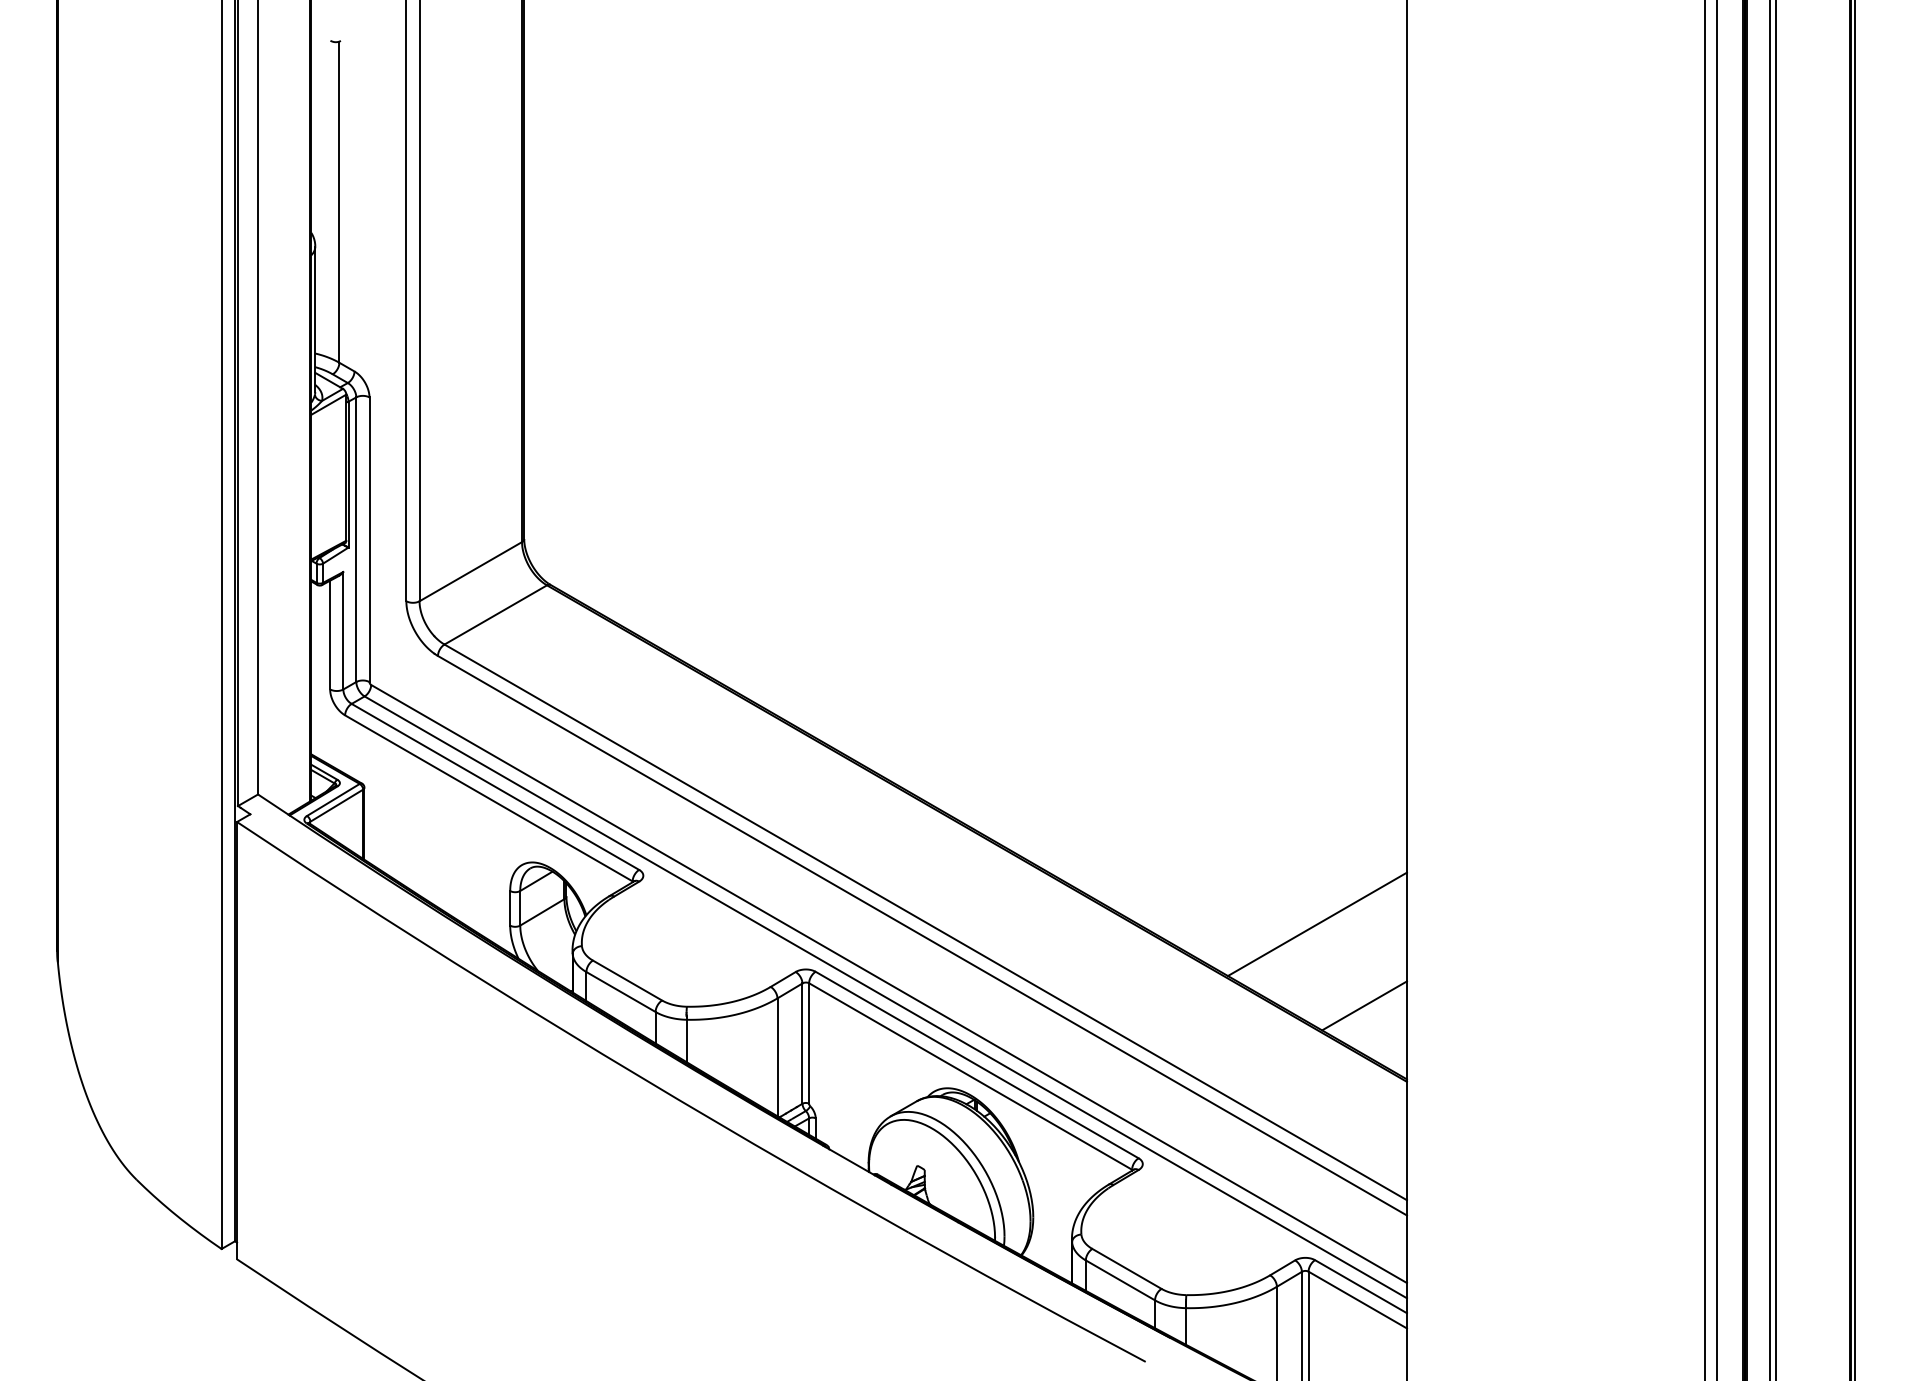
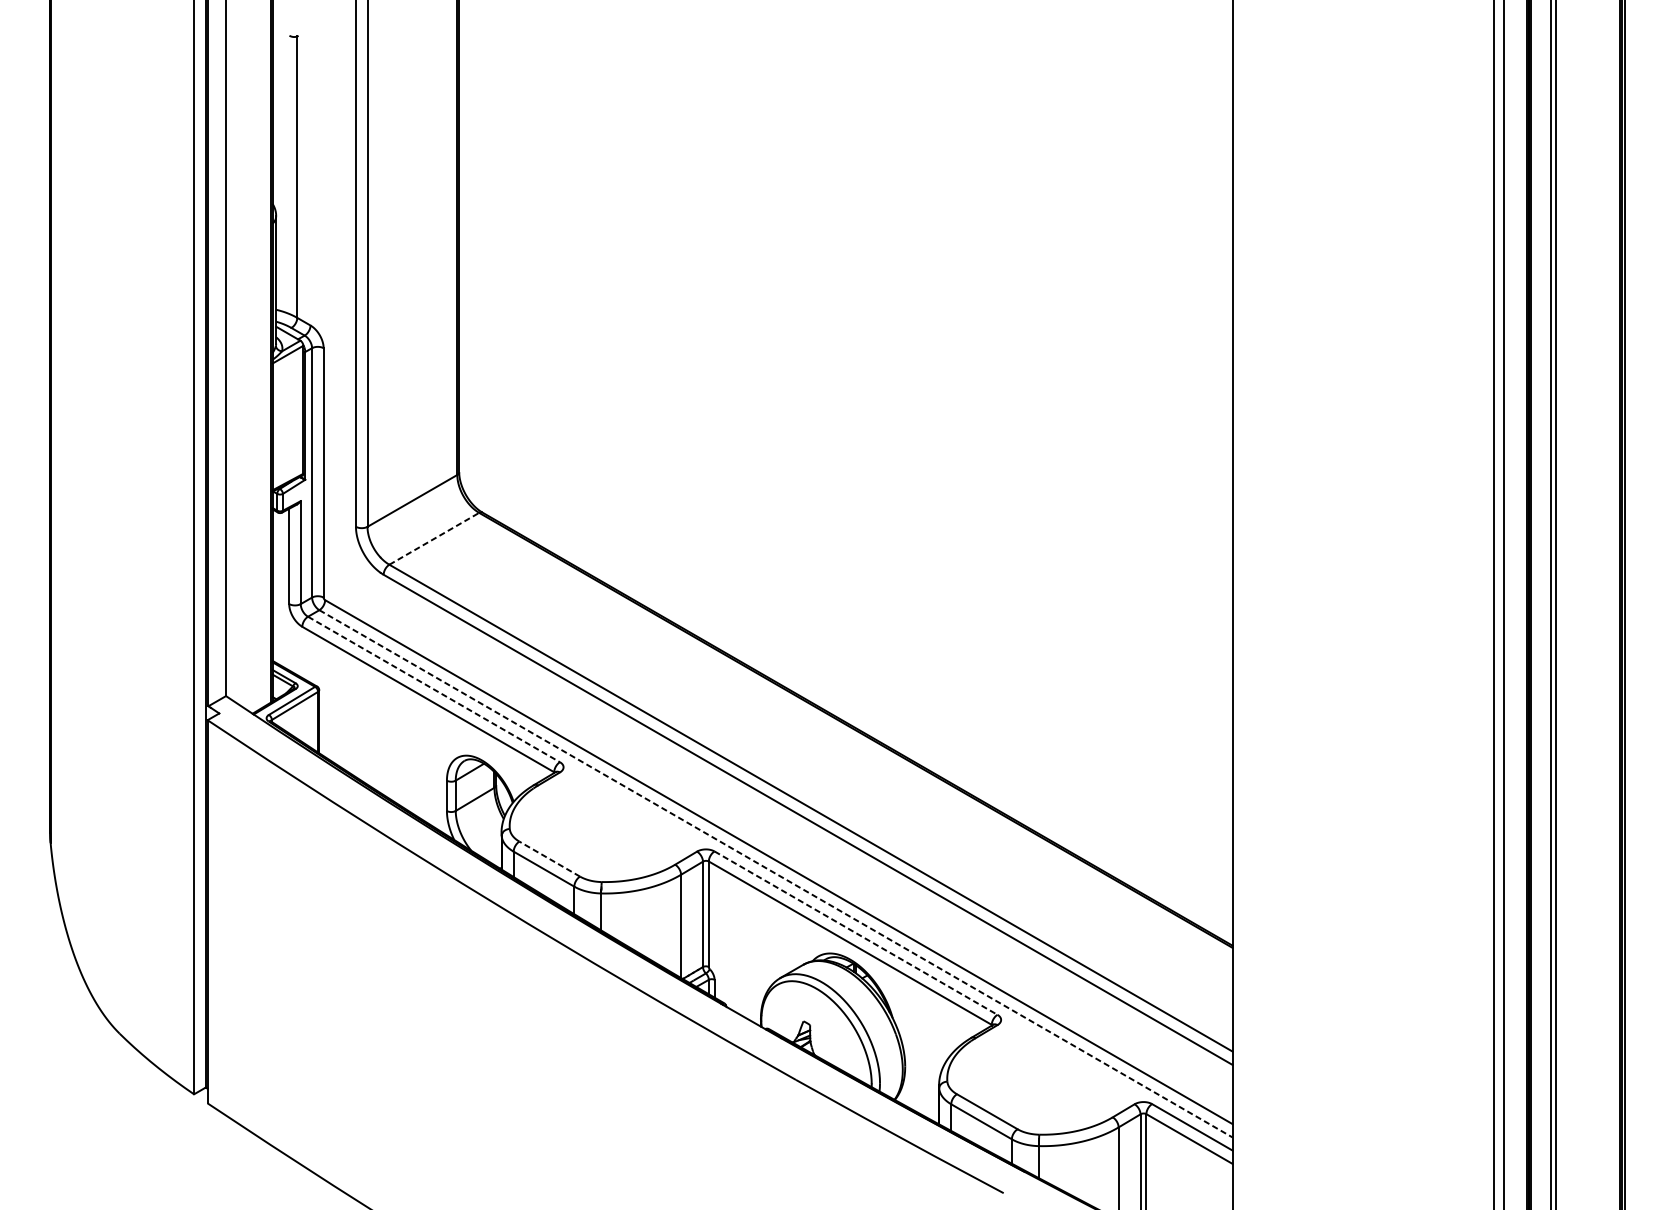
line: (496, 614) -> (434, 538), solid -> dashed
line: (495, 787) -> (434, 689), solid -> dashed
line: (1316, 924) -> (1153, 810), removed
line: (627, 980) -> (549, 859), solid -> dashed
line: (885, 997) -> (775, 873), solid -> dashed
line: (1364, 1005) -> (1195, 880), removed
line: (977, 1065) -> (856, 933), solid -> dashed

